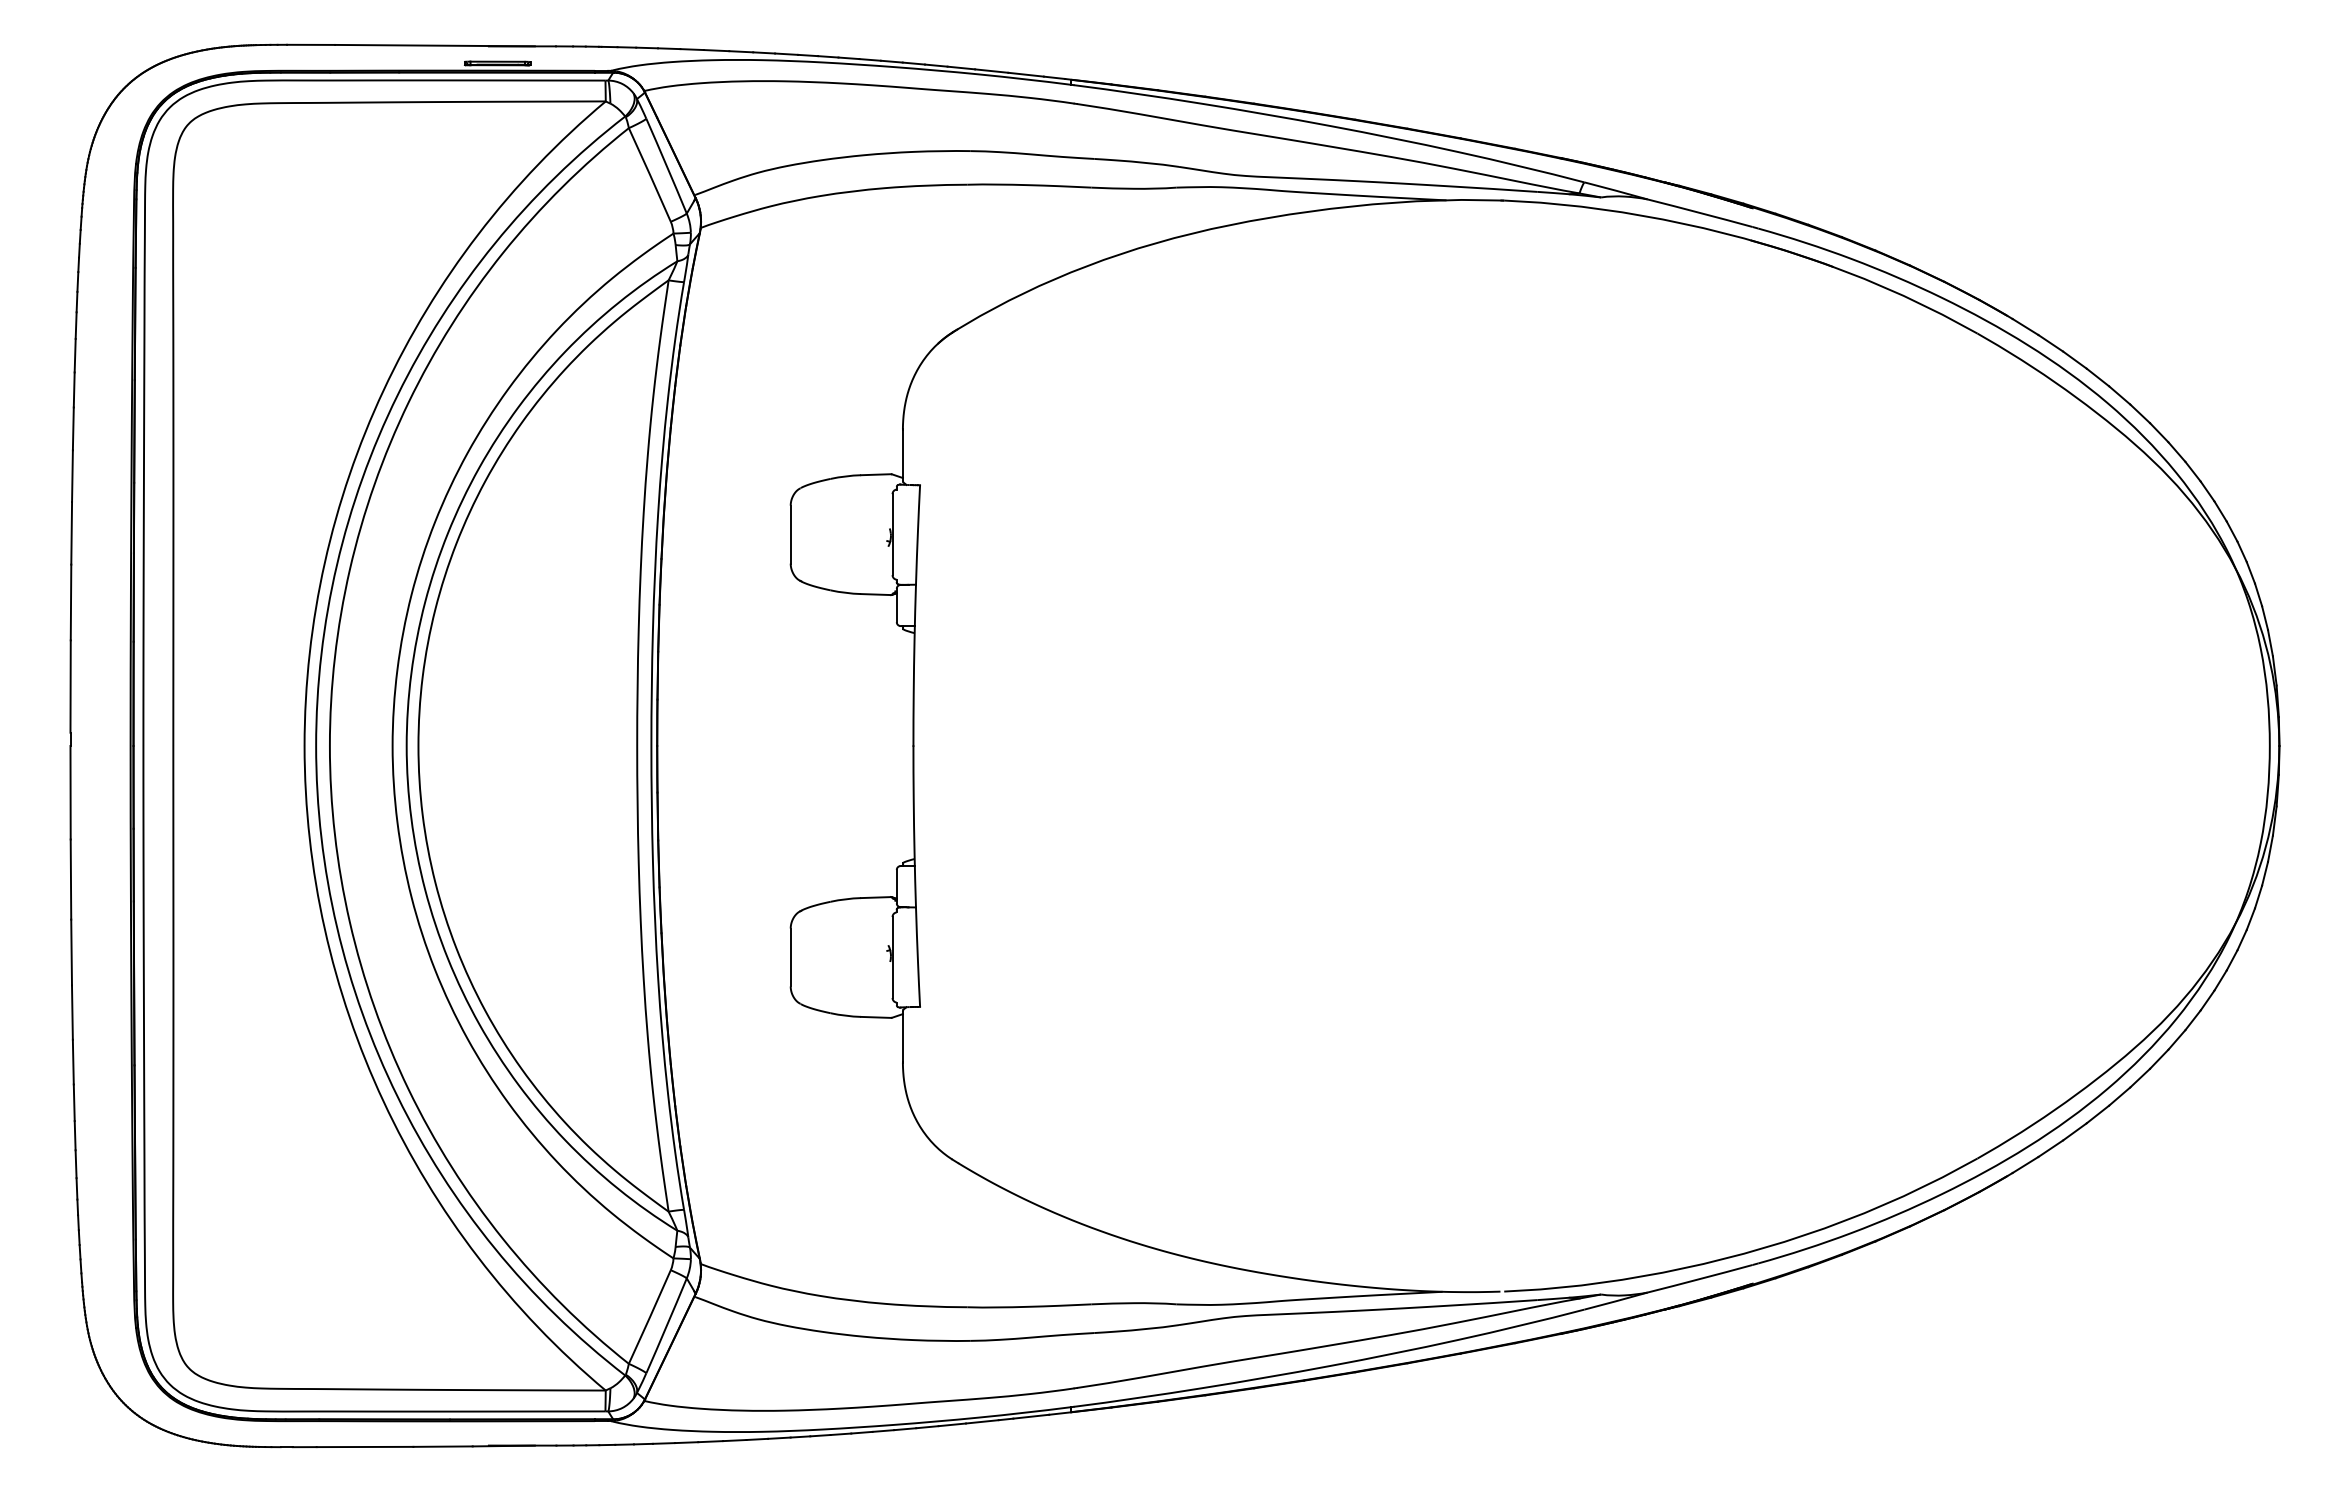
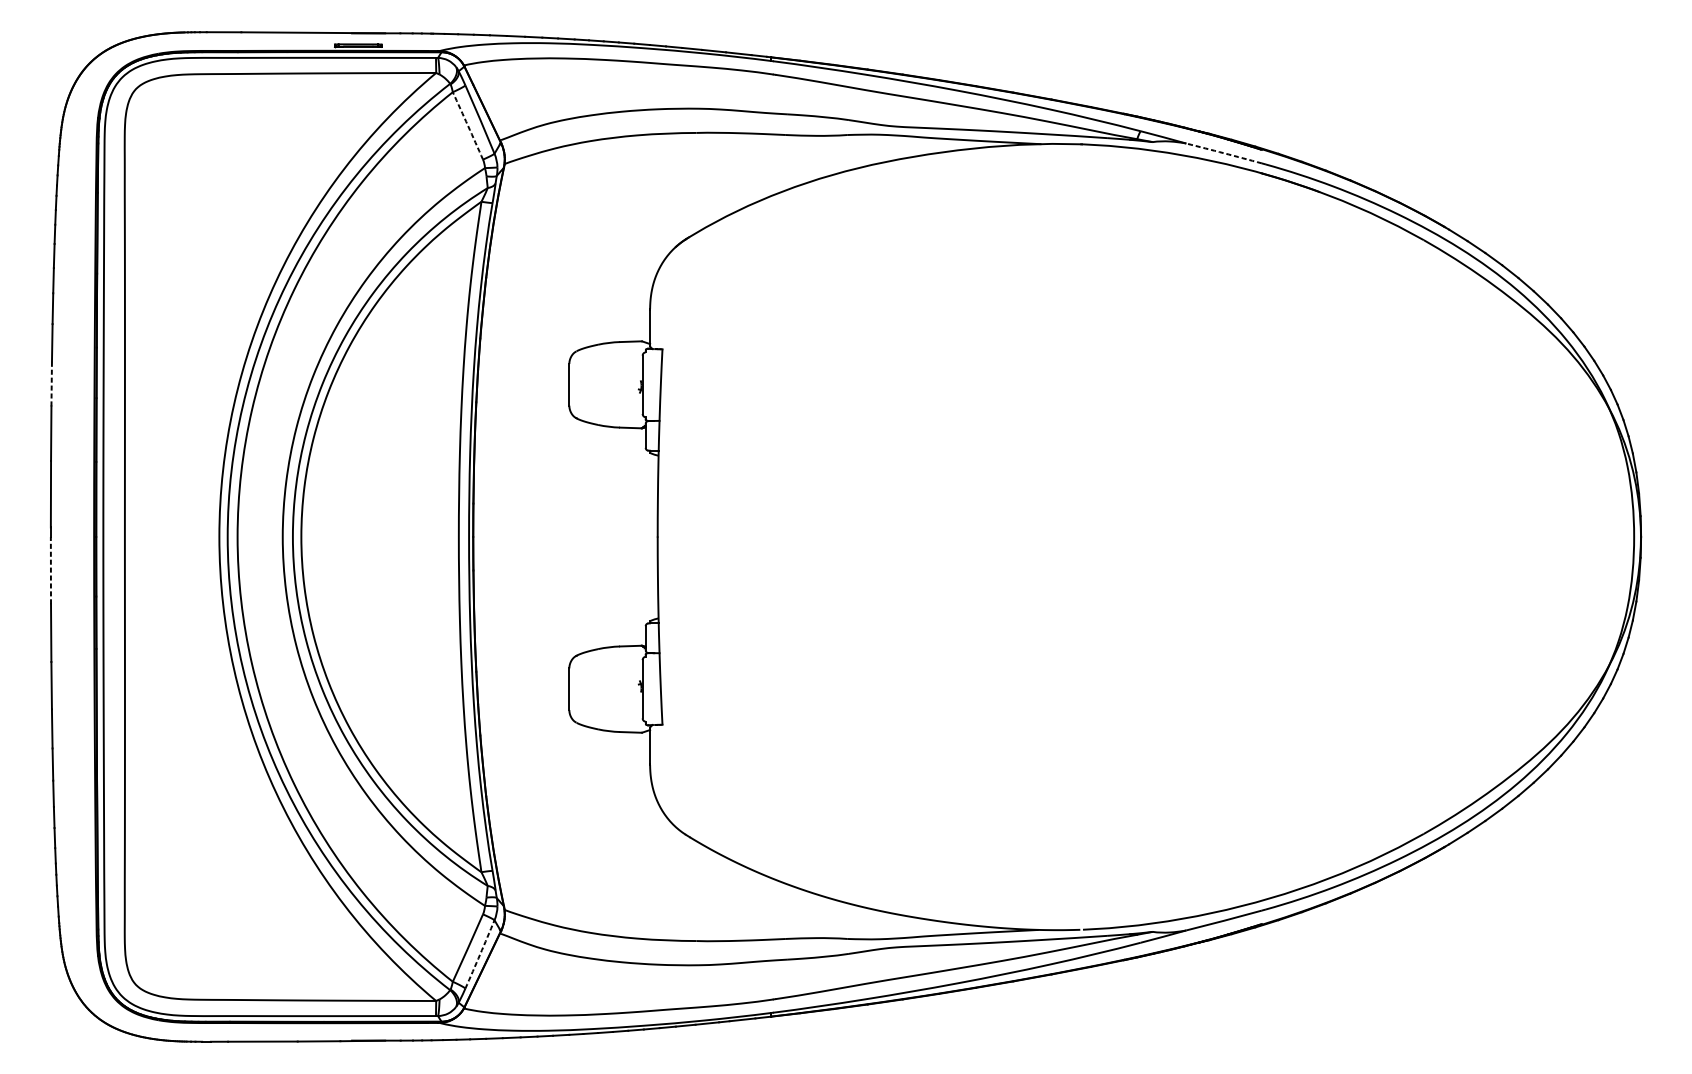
arc: (650, 174) -> (468, 125), solid -> dashed
arc: (1700, 213) -> (1224, 153), solid -> dashed
line: (71, 532) -> (51, 383), solid -> dashed
line: (70, 792) -> (50, 570), solid -> dashed
arc: (666, 1325) -> (479, 954), solid -> dashed

